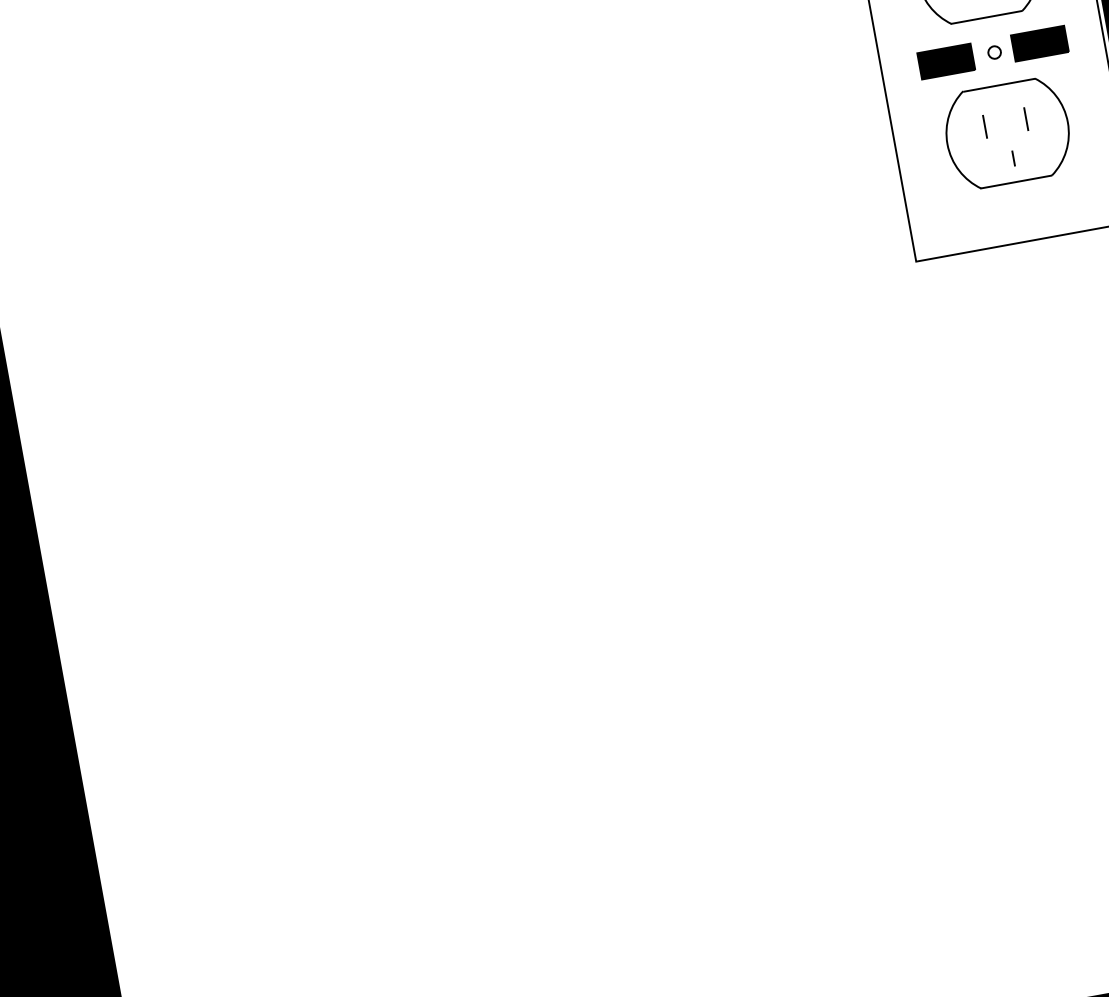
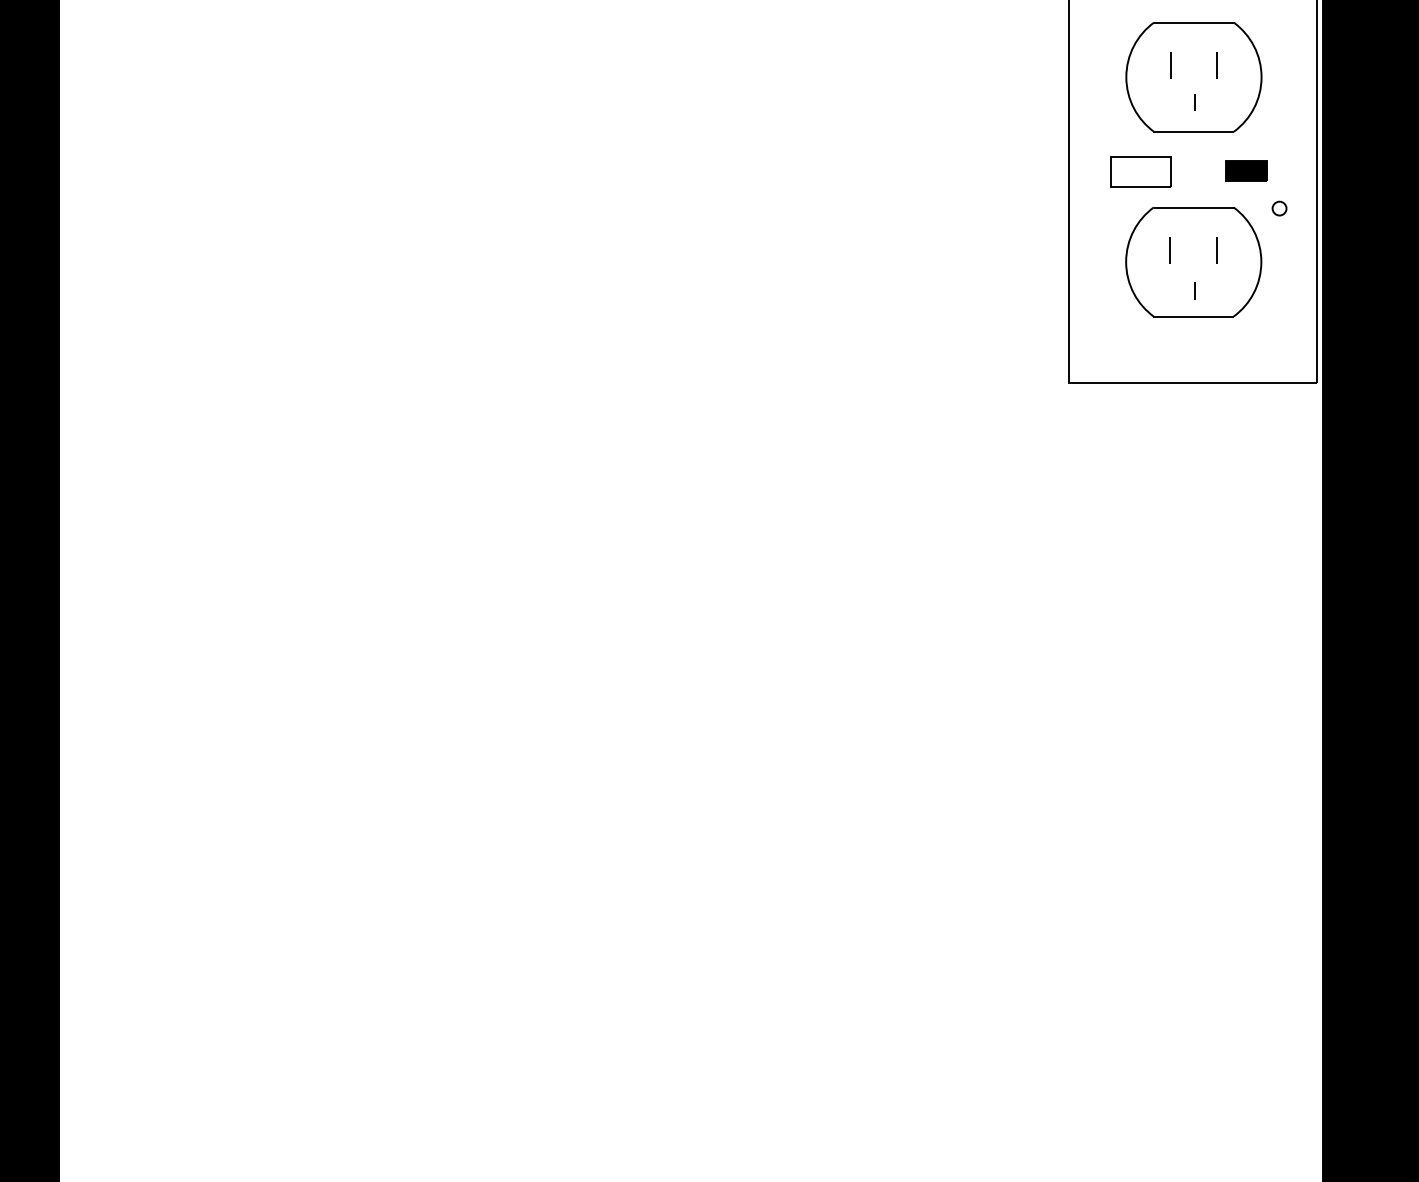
part: (1039, 43) -> (1246, 170), size x0.7
part: (994, 52) -> (1279, 208), moved
fill: (946, 61) -> (1141, 171), removed

